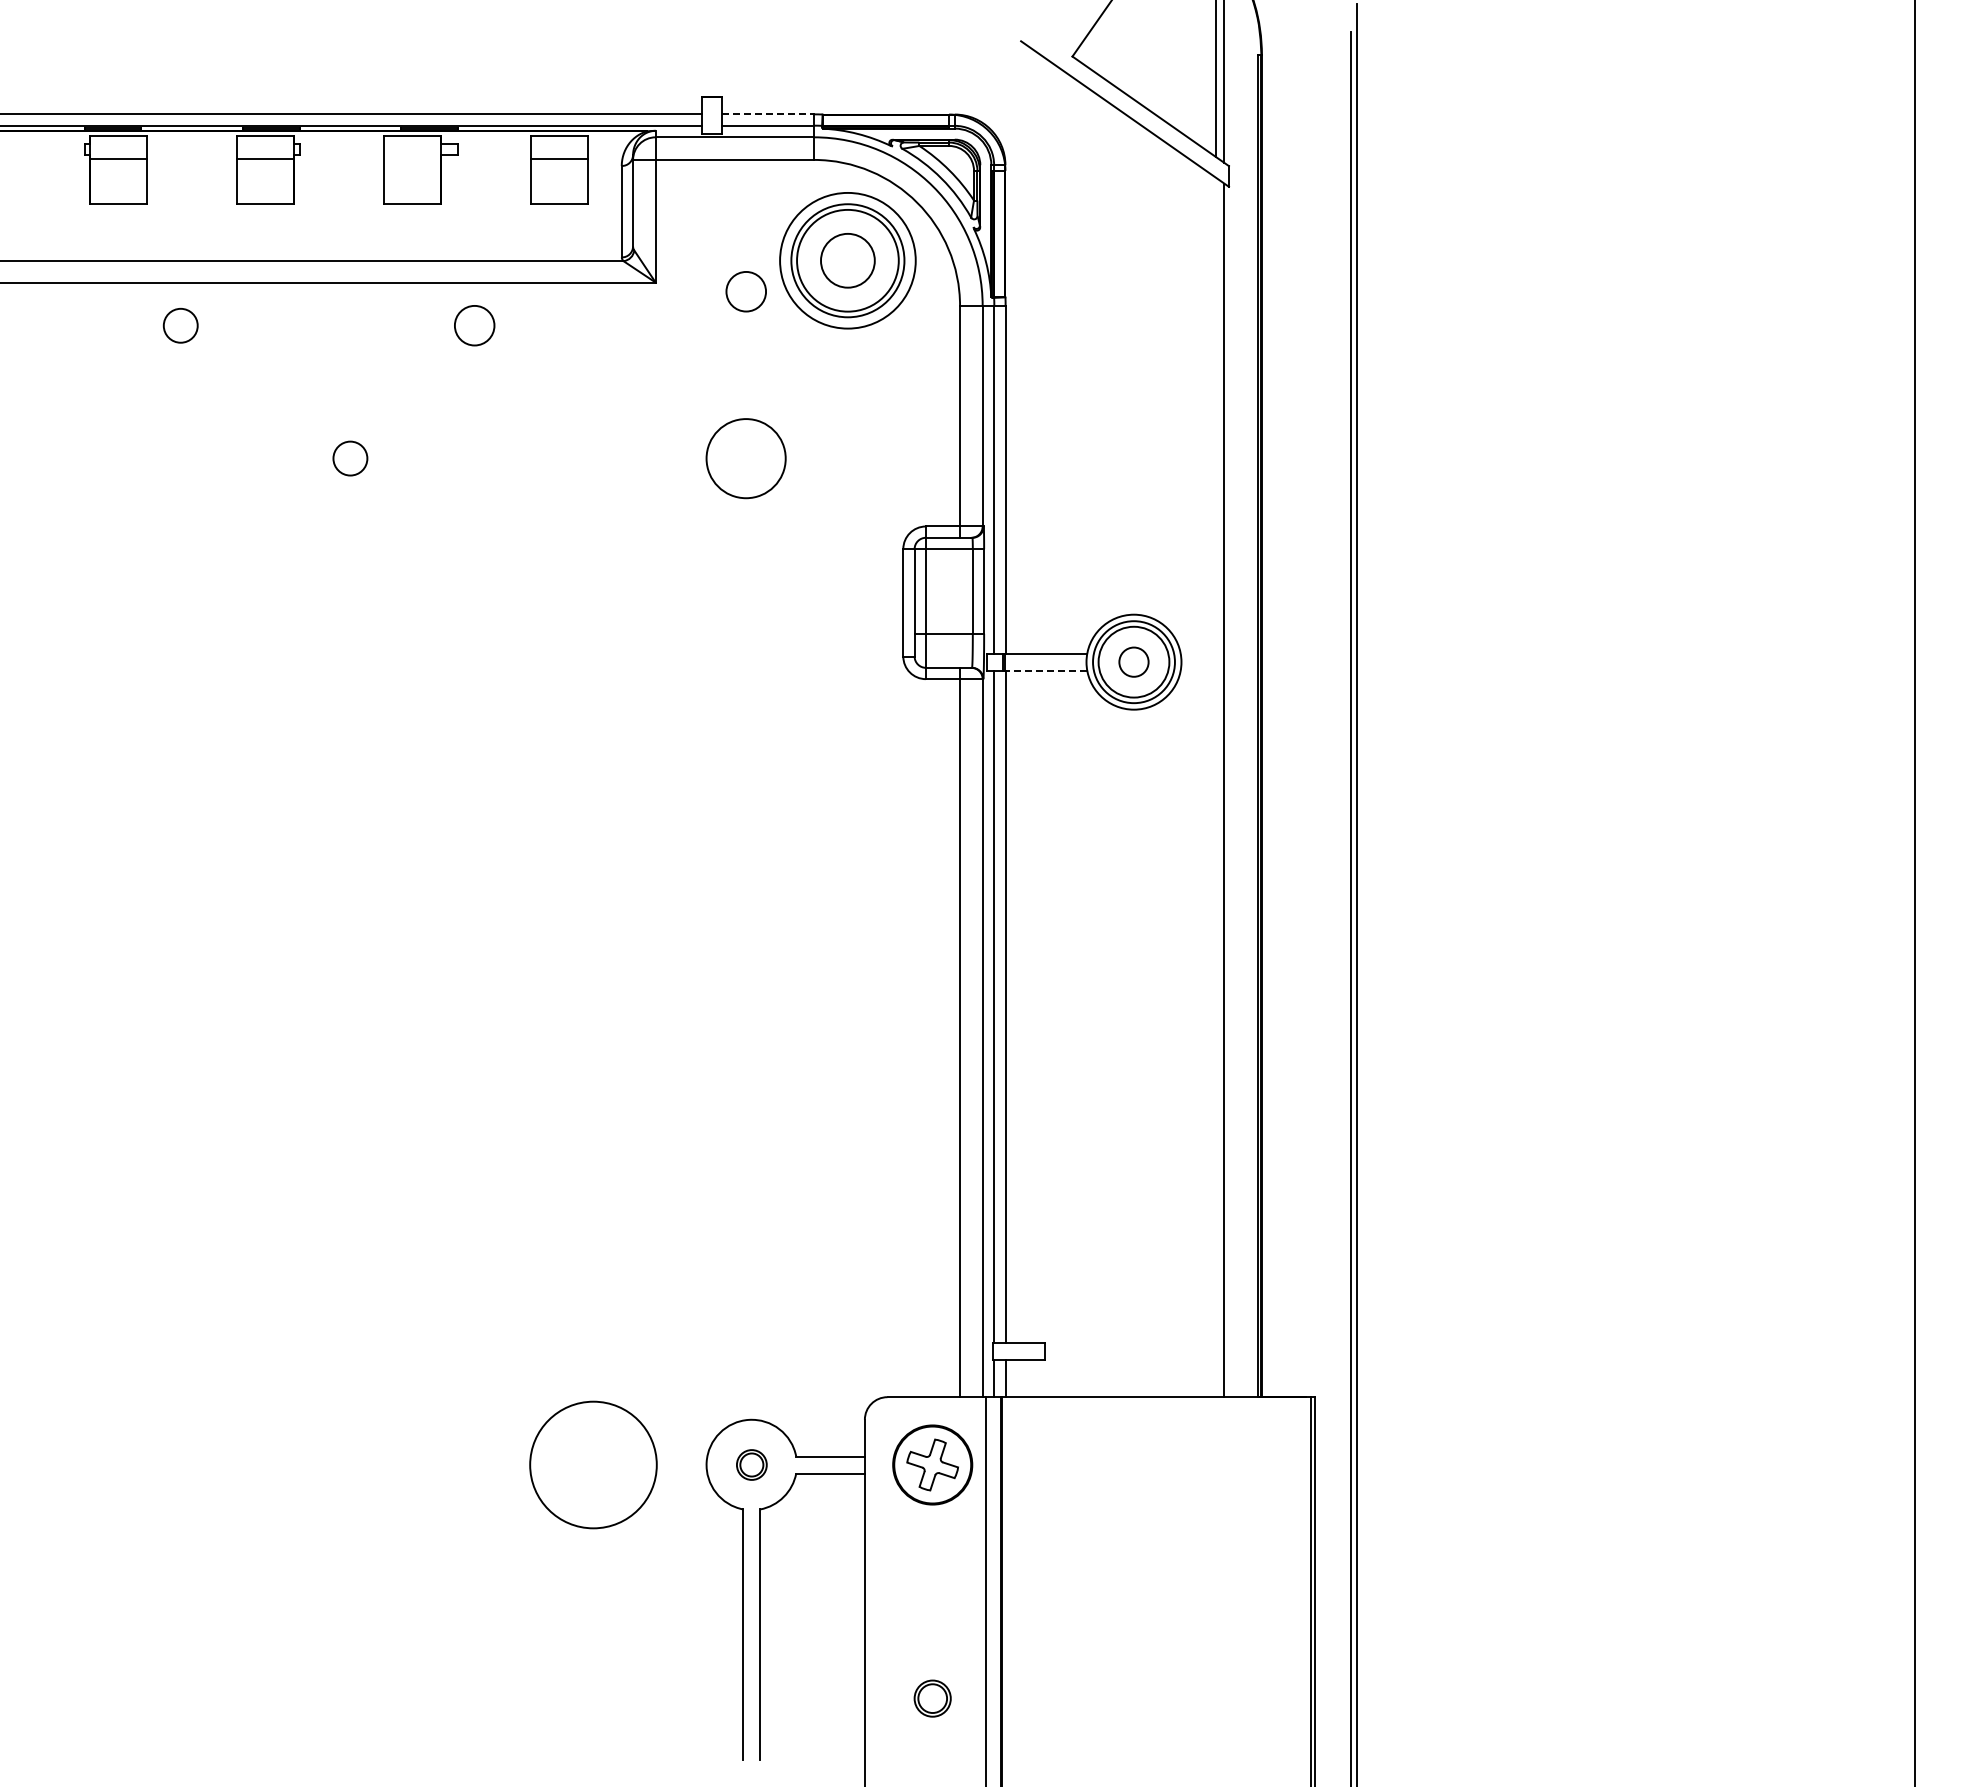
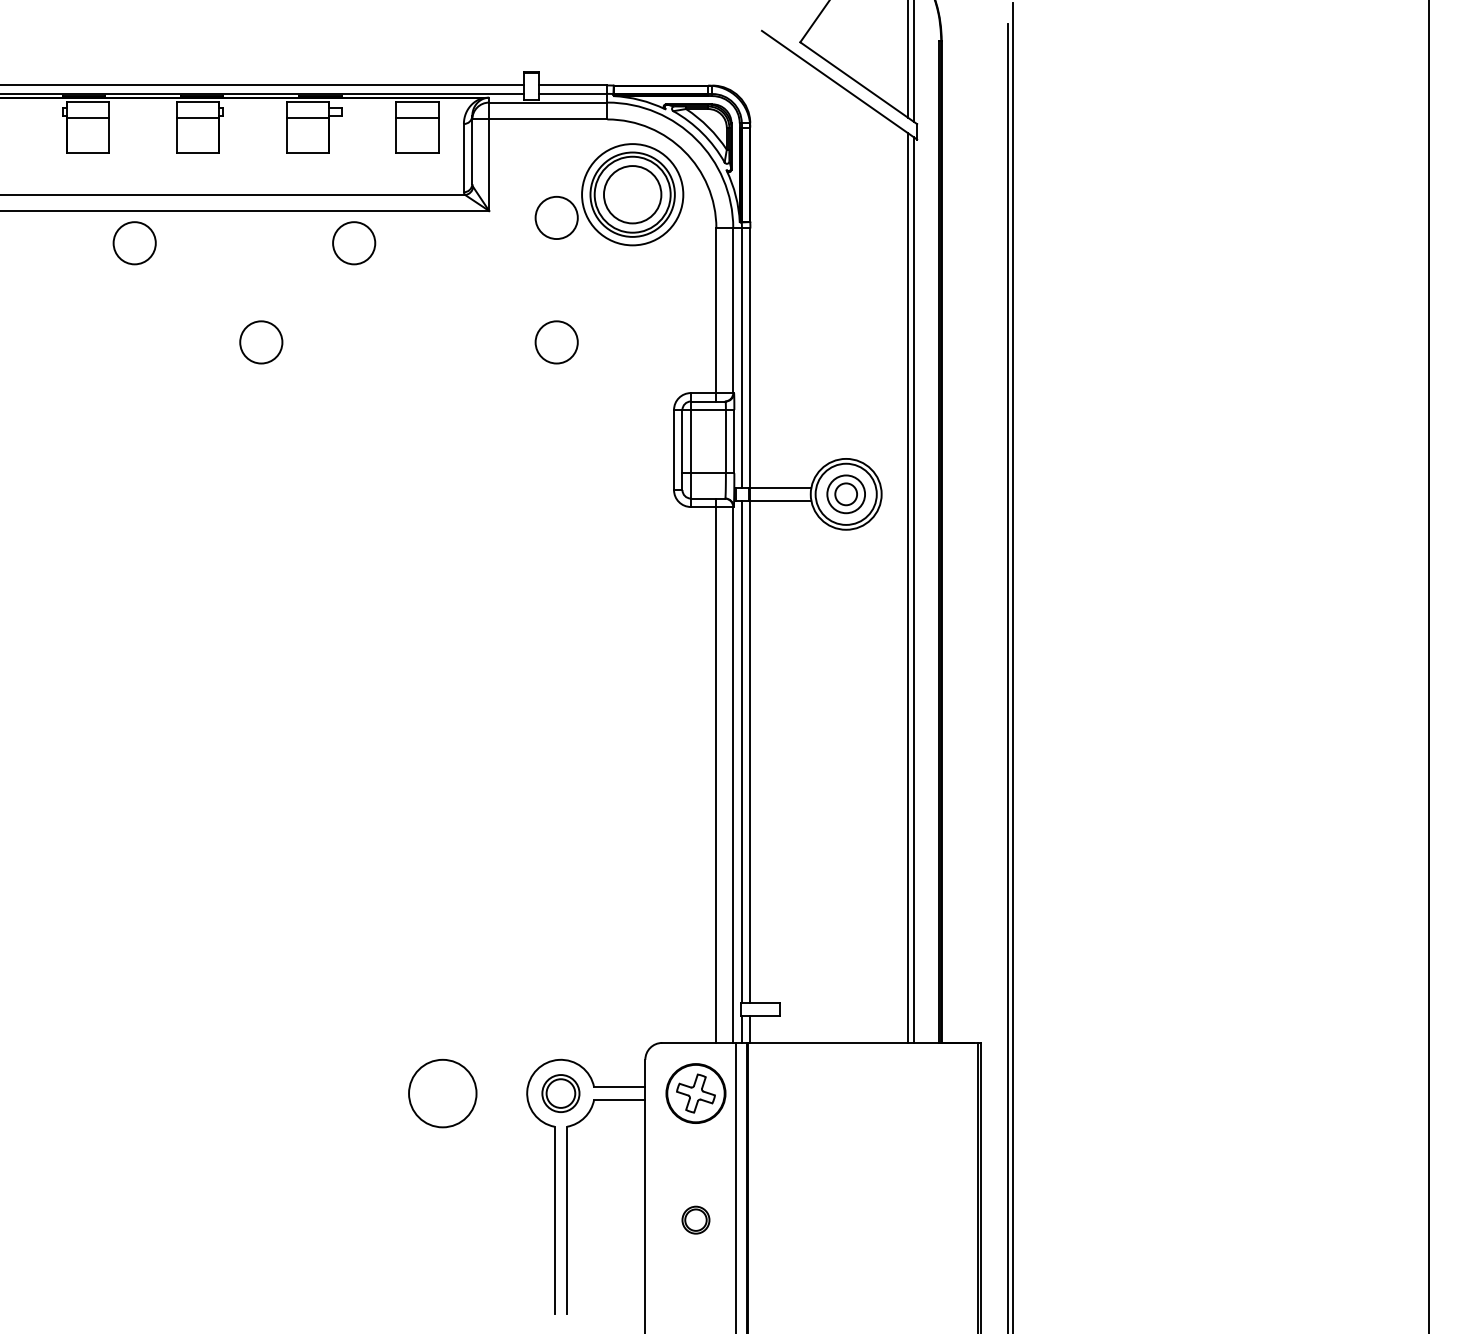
line: (768, 114) -> (573, 85), dashed -> solid
line: (412, 158) -> (307, 118), added
circle: (847, 260) -> (632, 194), size x1.43
circle: (746, 291) -> (556, 217), size x1.43
circle: (180, 325) -> (134, 243), size x1.67
circle: (474, 325) -> (353, 243), size x1.43
circle: (350, 458) -> (261, 342), size x1.67
circle: (745, 458) -> (556, 342), size x0.71
circle: (1133, 661) -> (845, 493), size x0.71
line: (1045, 670) -> (780, 500), dashed -> solid
line: (1216, 787) -> (907, 587), added
circle: (593, 1464) -> (442, 1093), size x0.71
part: (751, 1464) -> (560, 1093), size x1.67
part: (932, 1698) -> (695, 1220), moved

